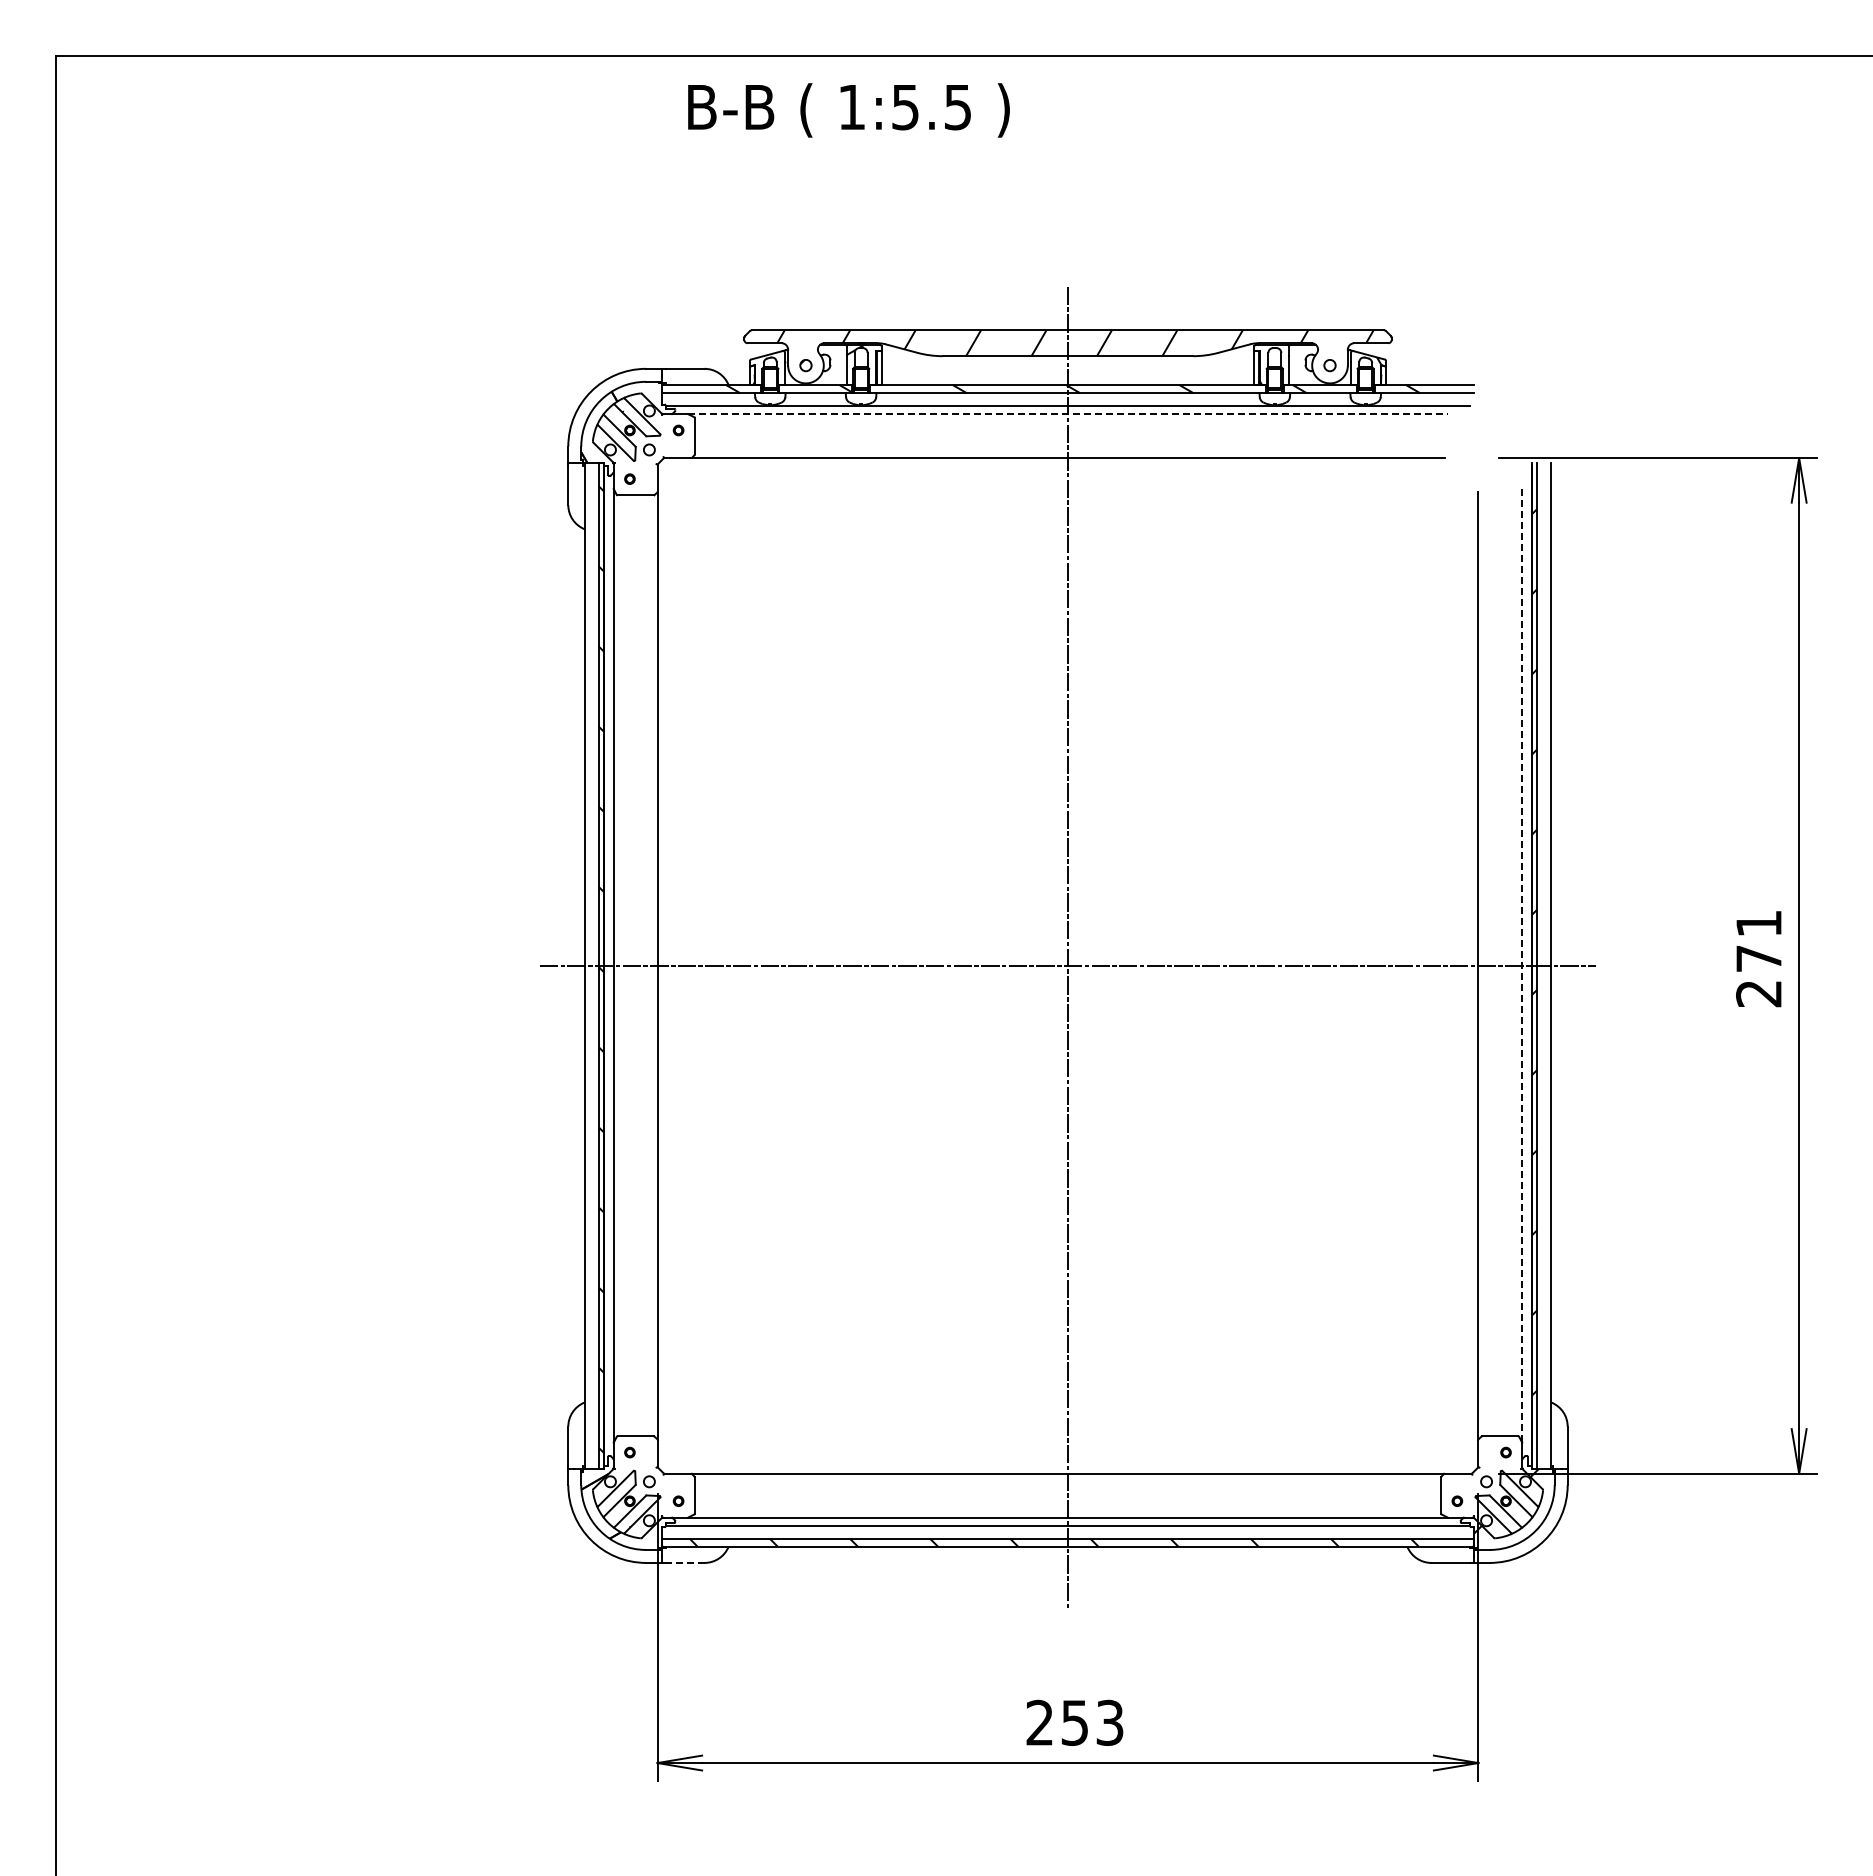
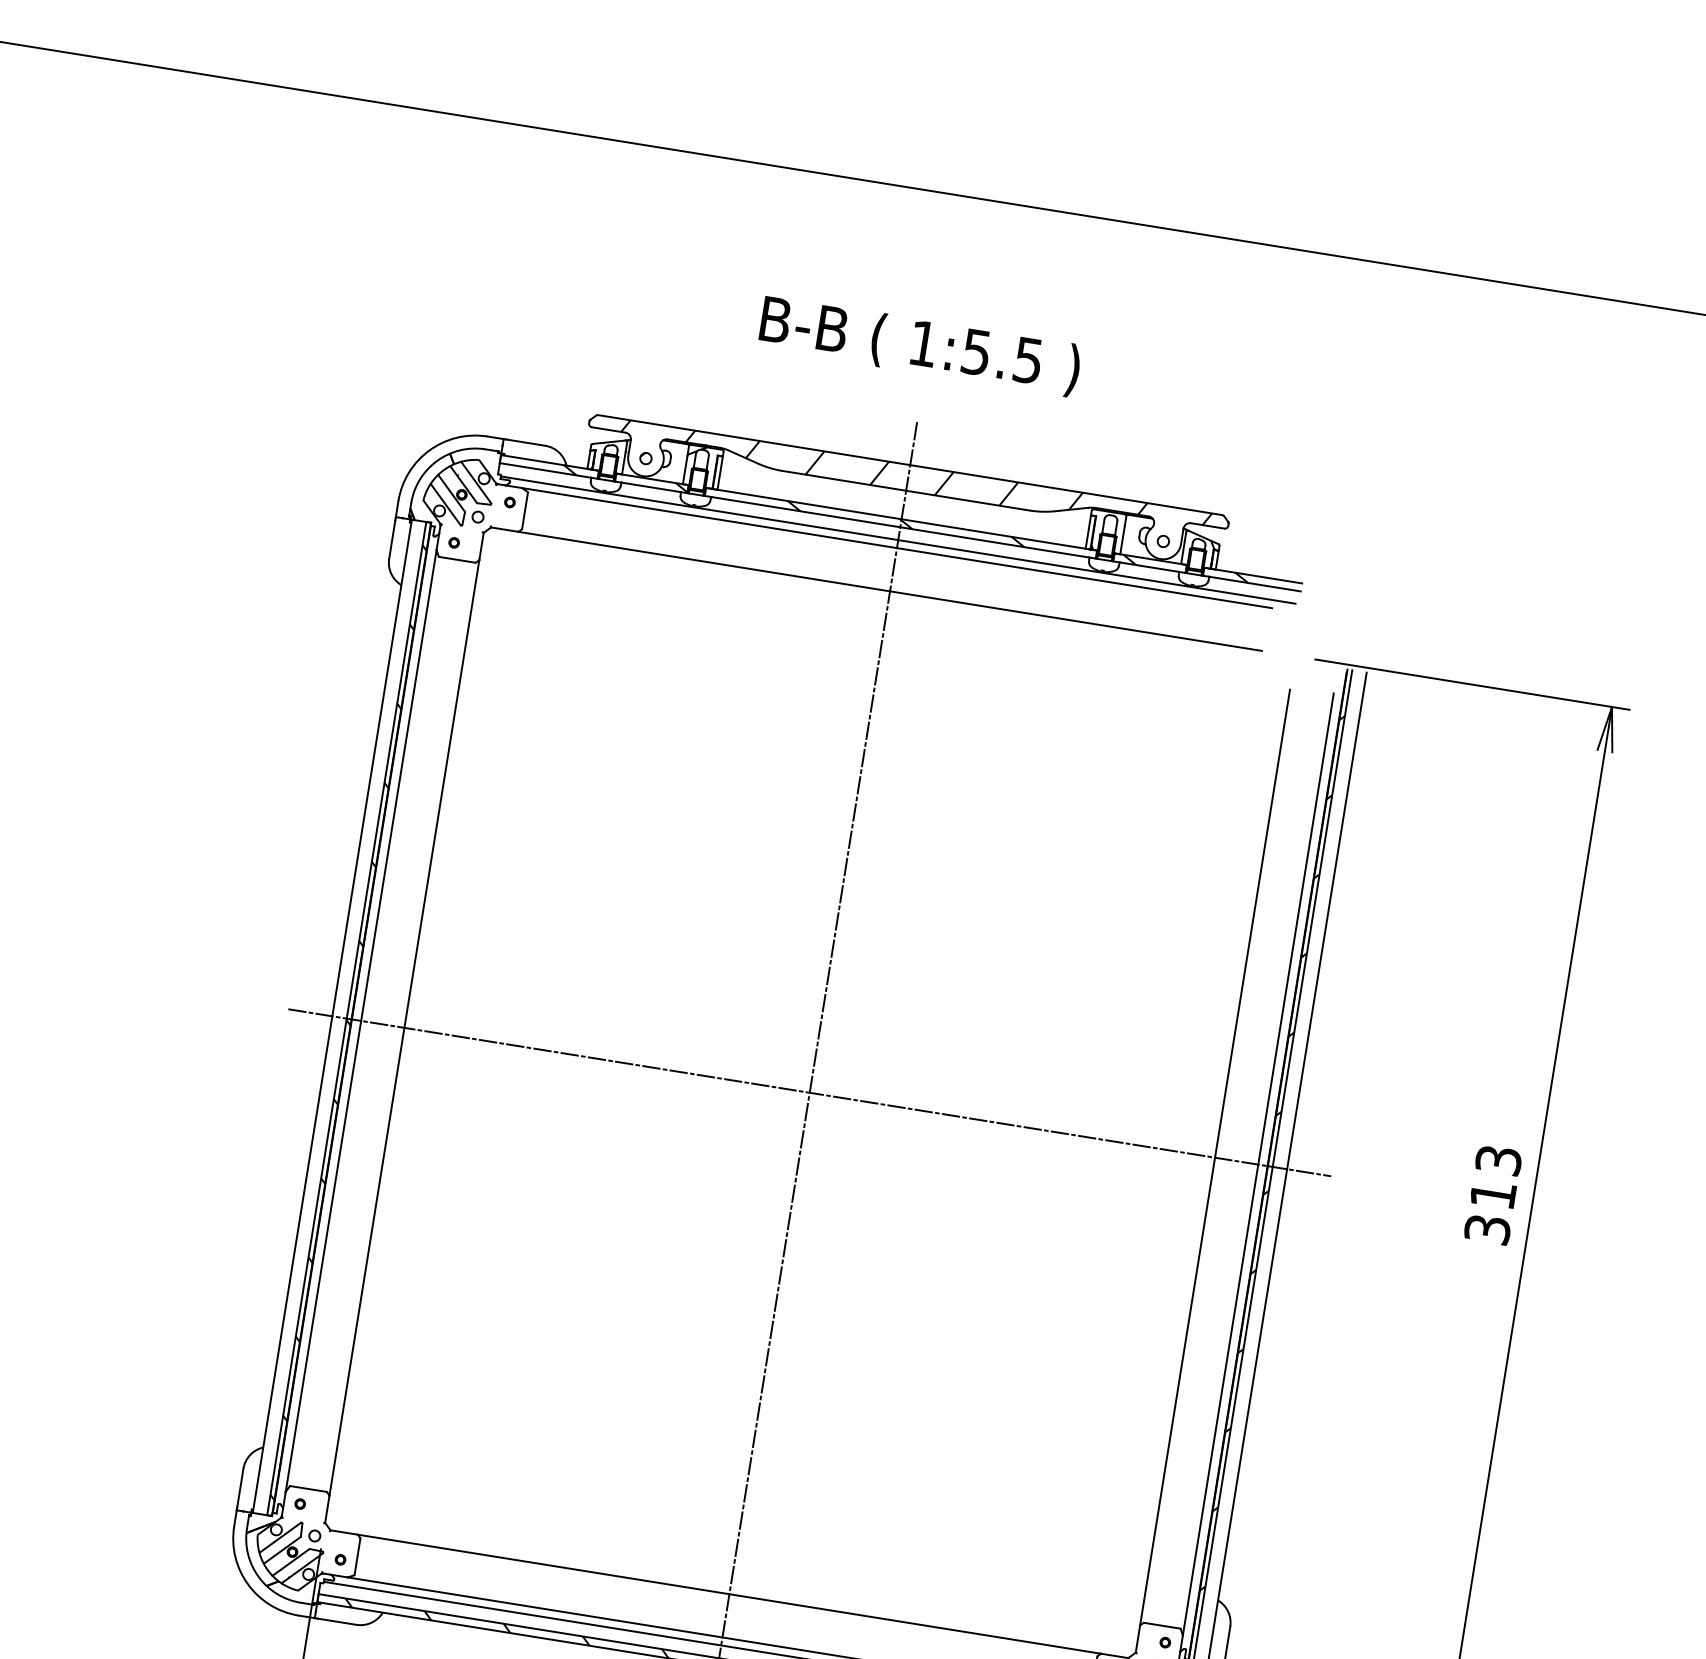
text: (848, 110) -> (919, 346), moved
line: (1067, 414) -> (896, 548), dashed -> solid
text: (1759, 958) -> (1493, 1194), 271 -> 313
line: (1522, 966) -> (1258, 1165), dashed -> solid
line: (684, 1562) -> (336, 1621), dashed -> solid

